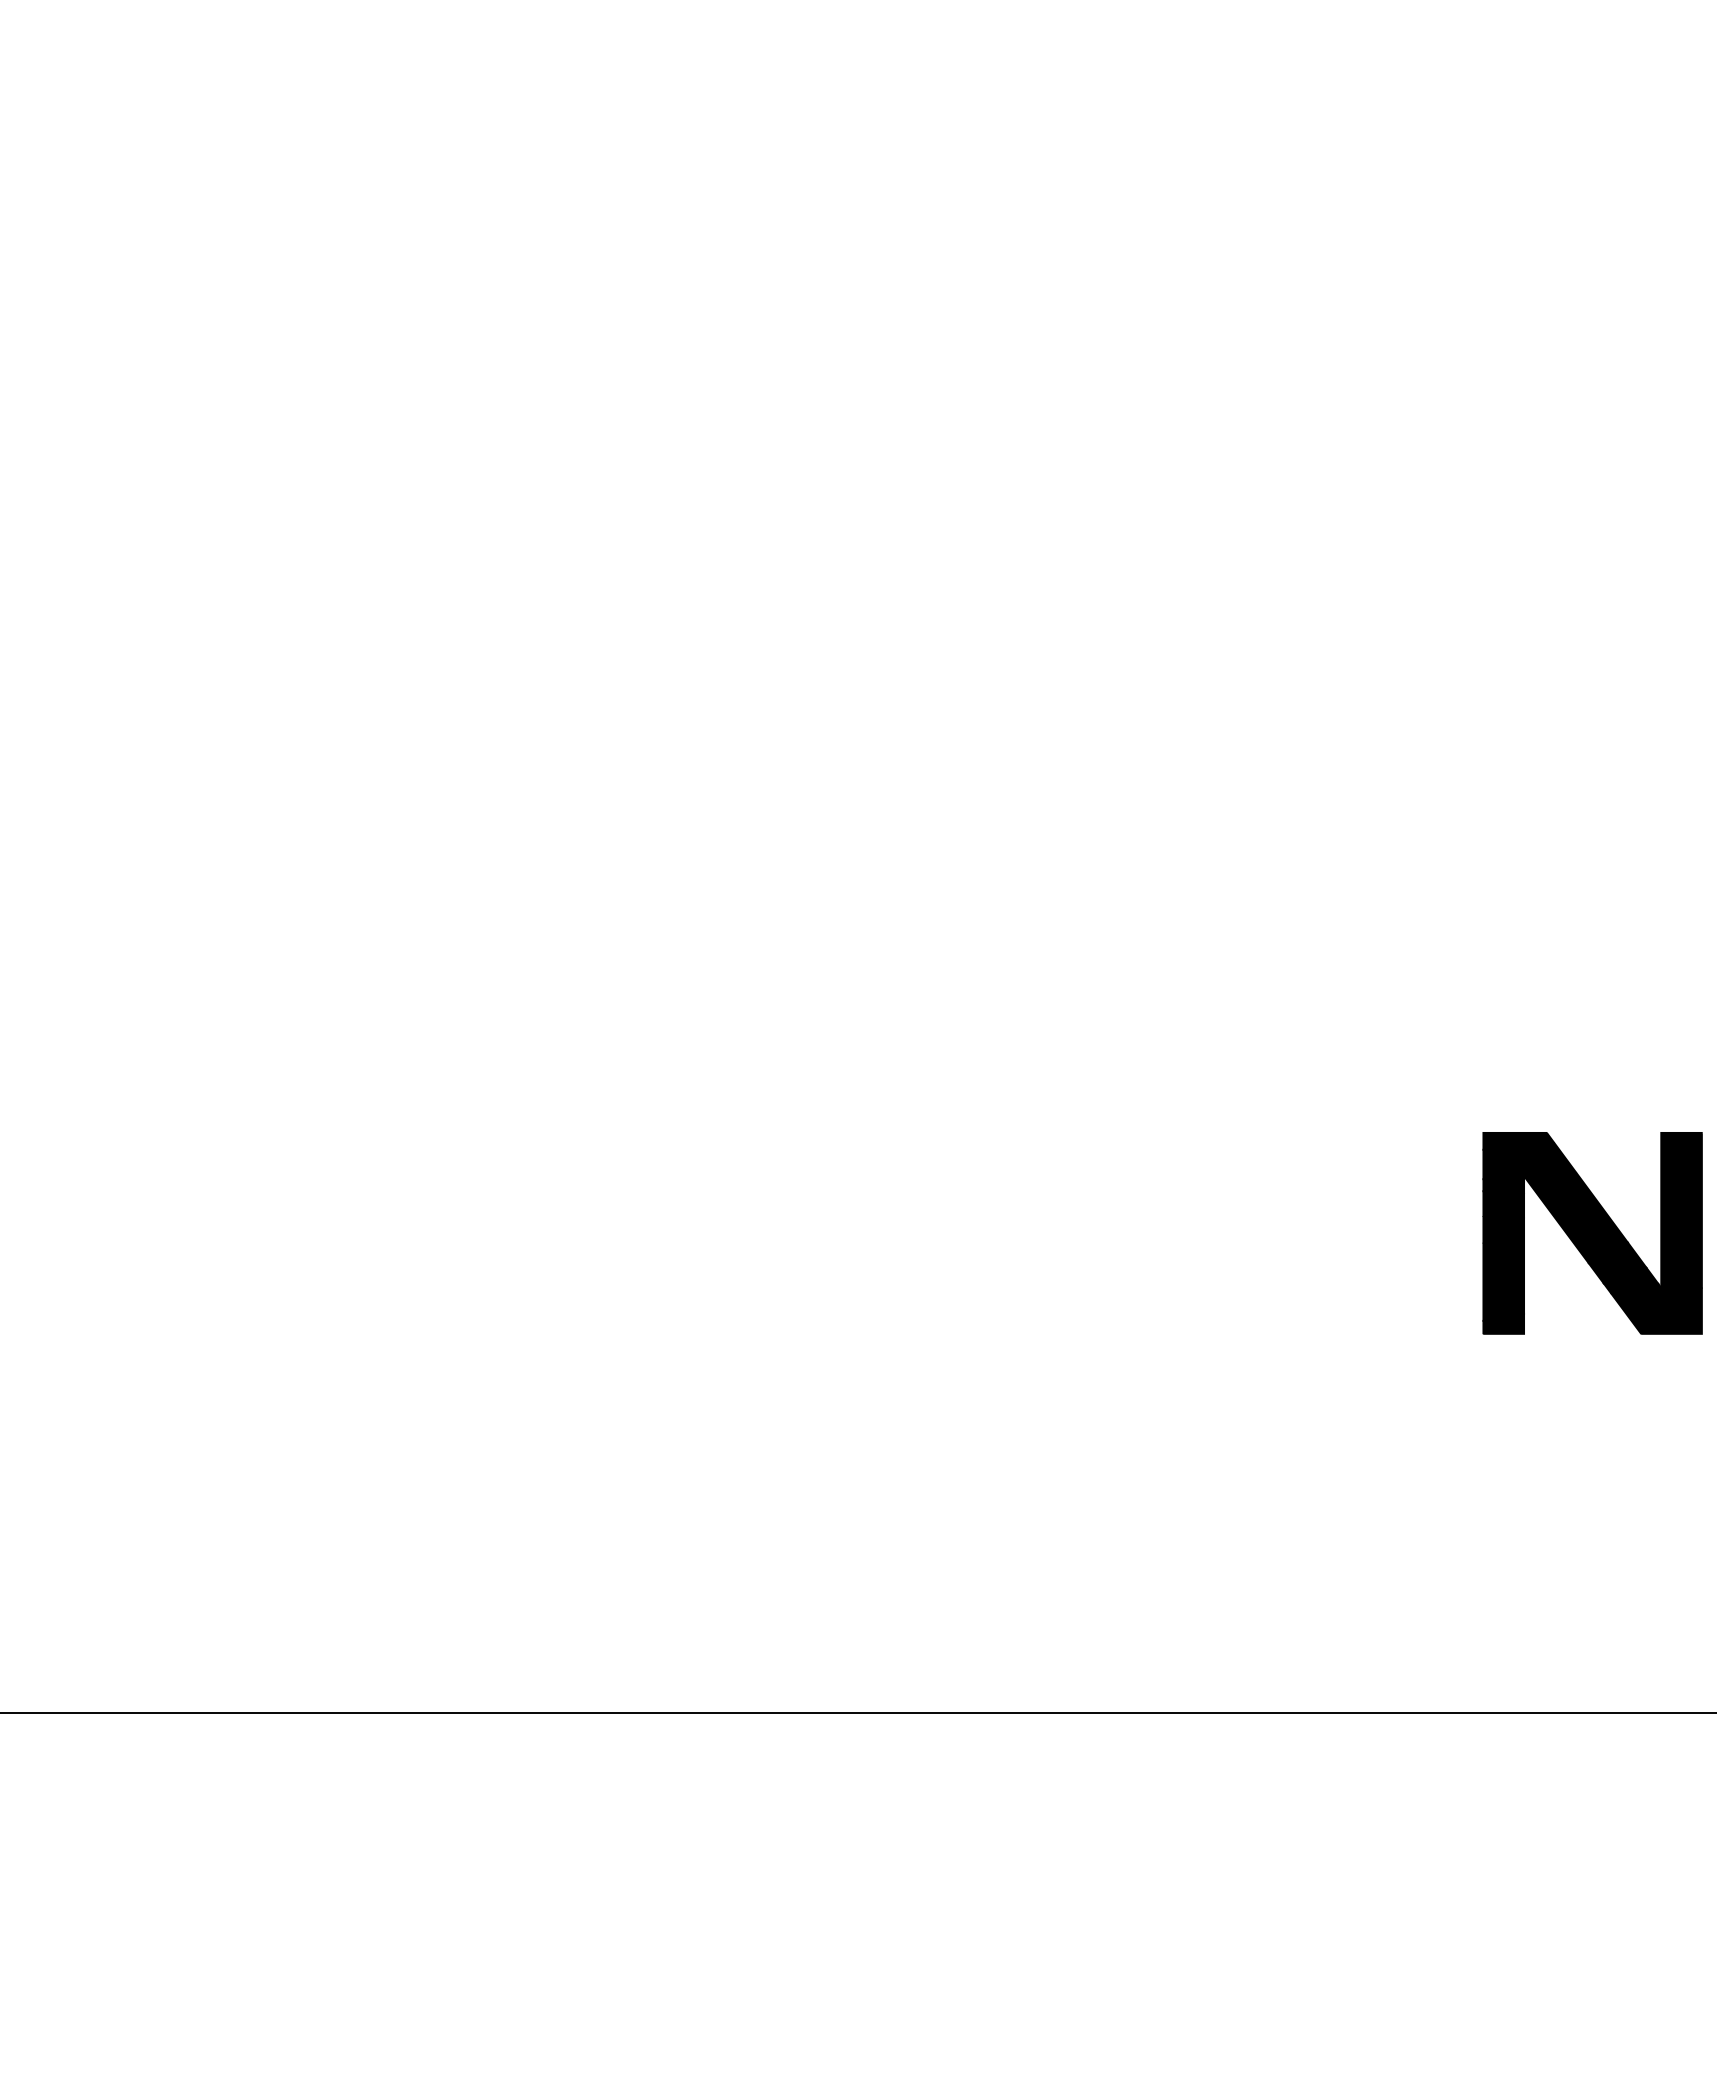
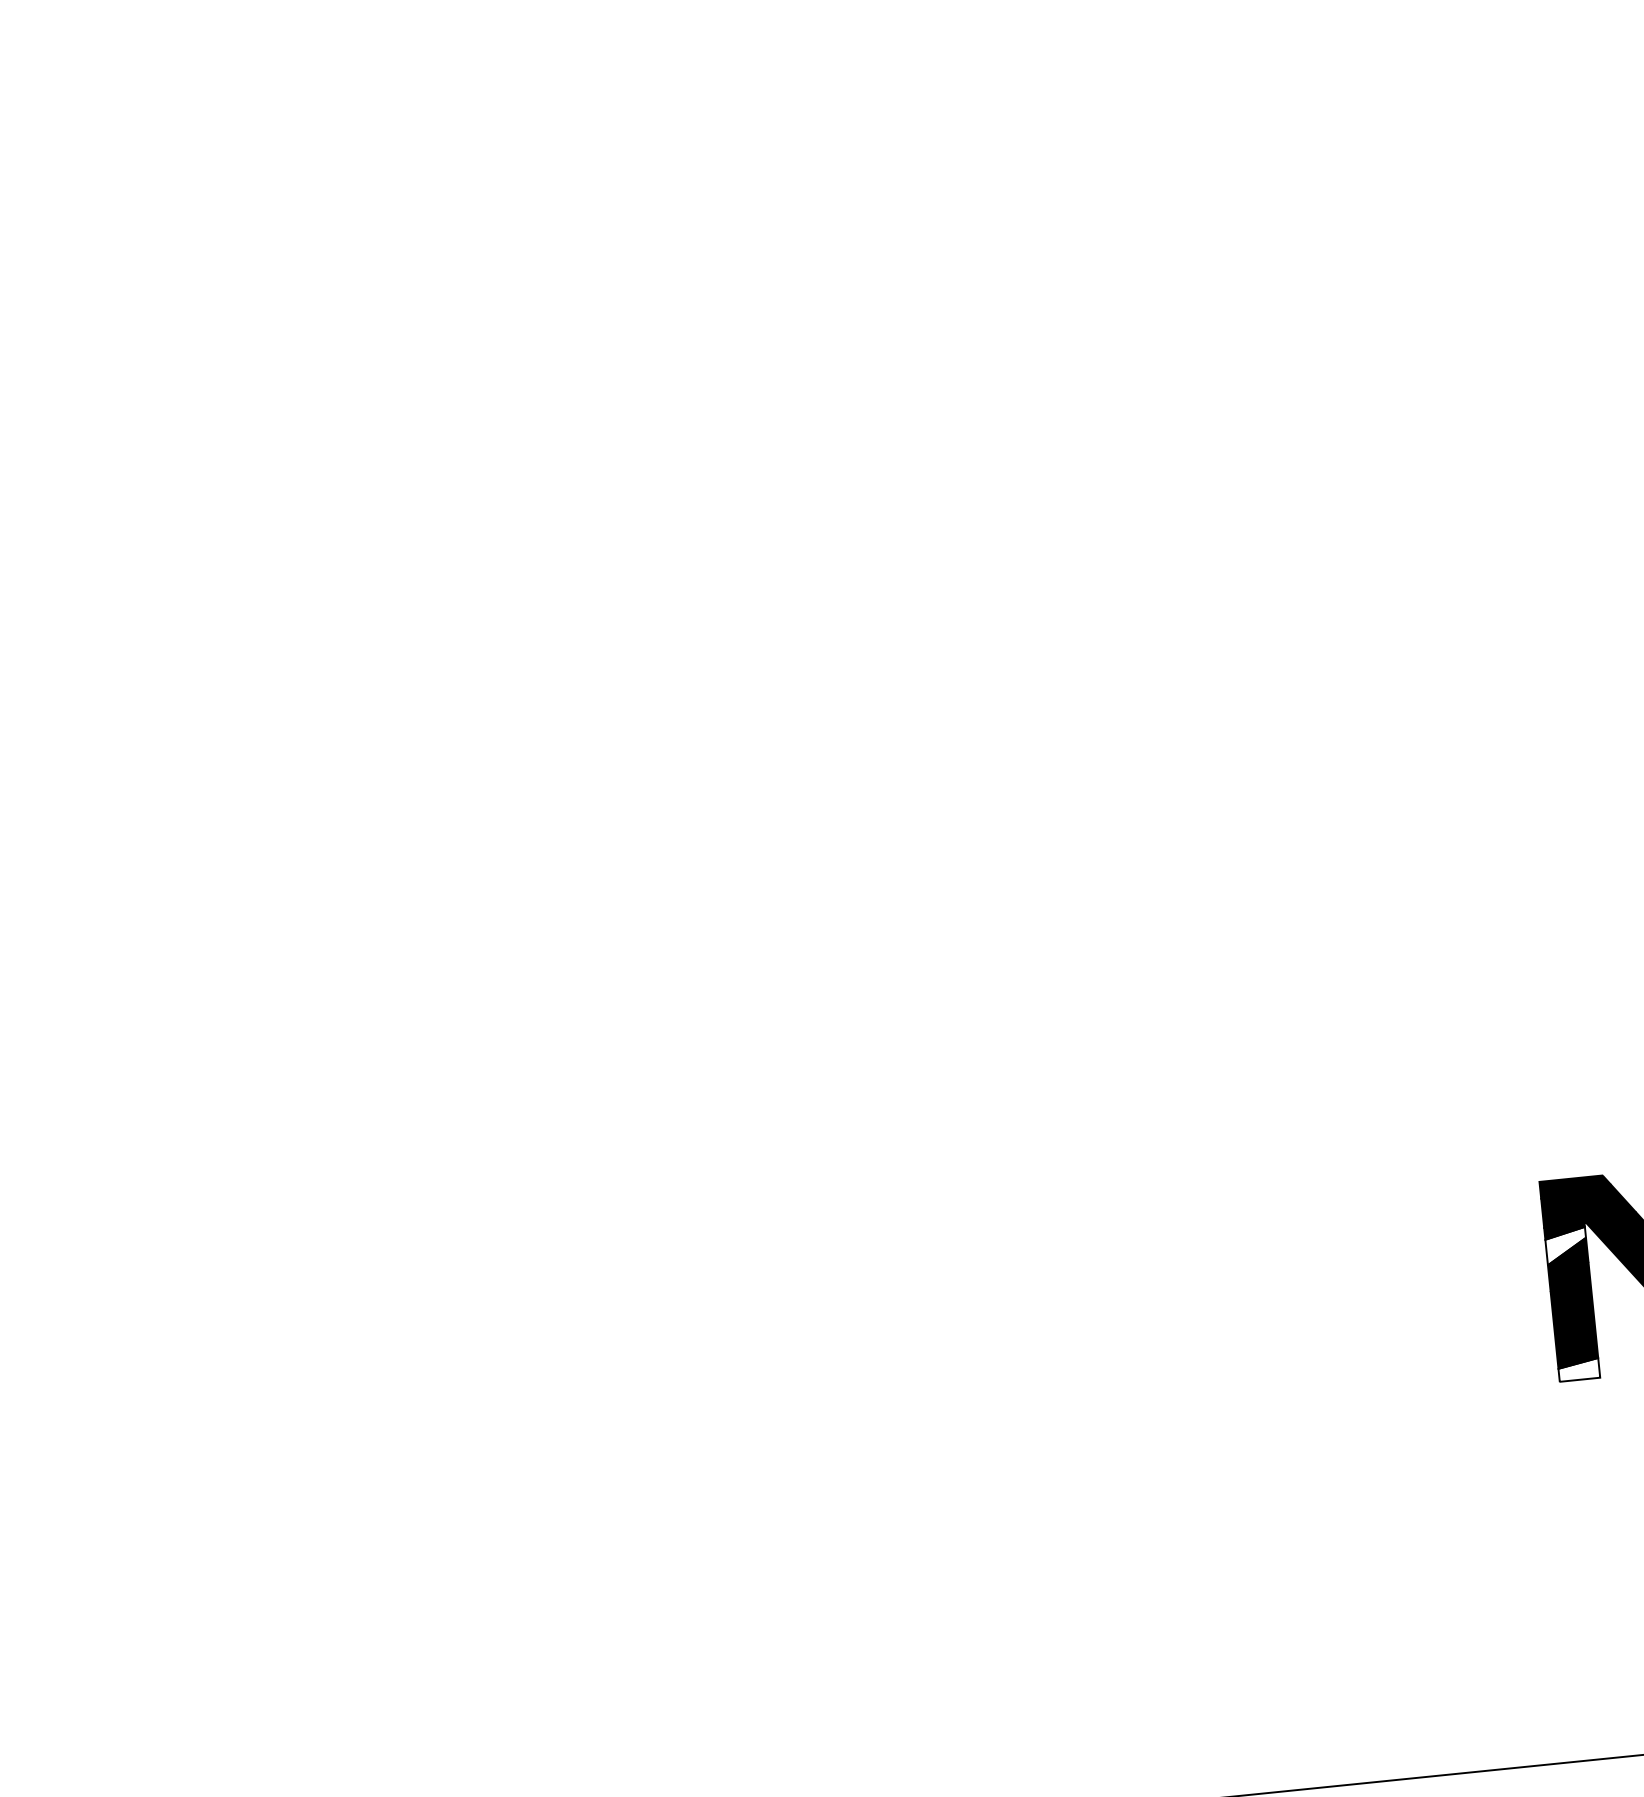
fill: (1503, 1199) -> (1566, 1246), removed
fill: (1503, 1323) -> (1578, 1369), removed

